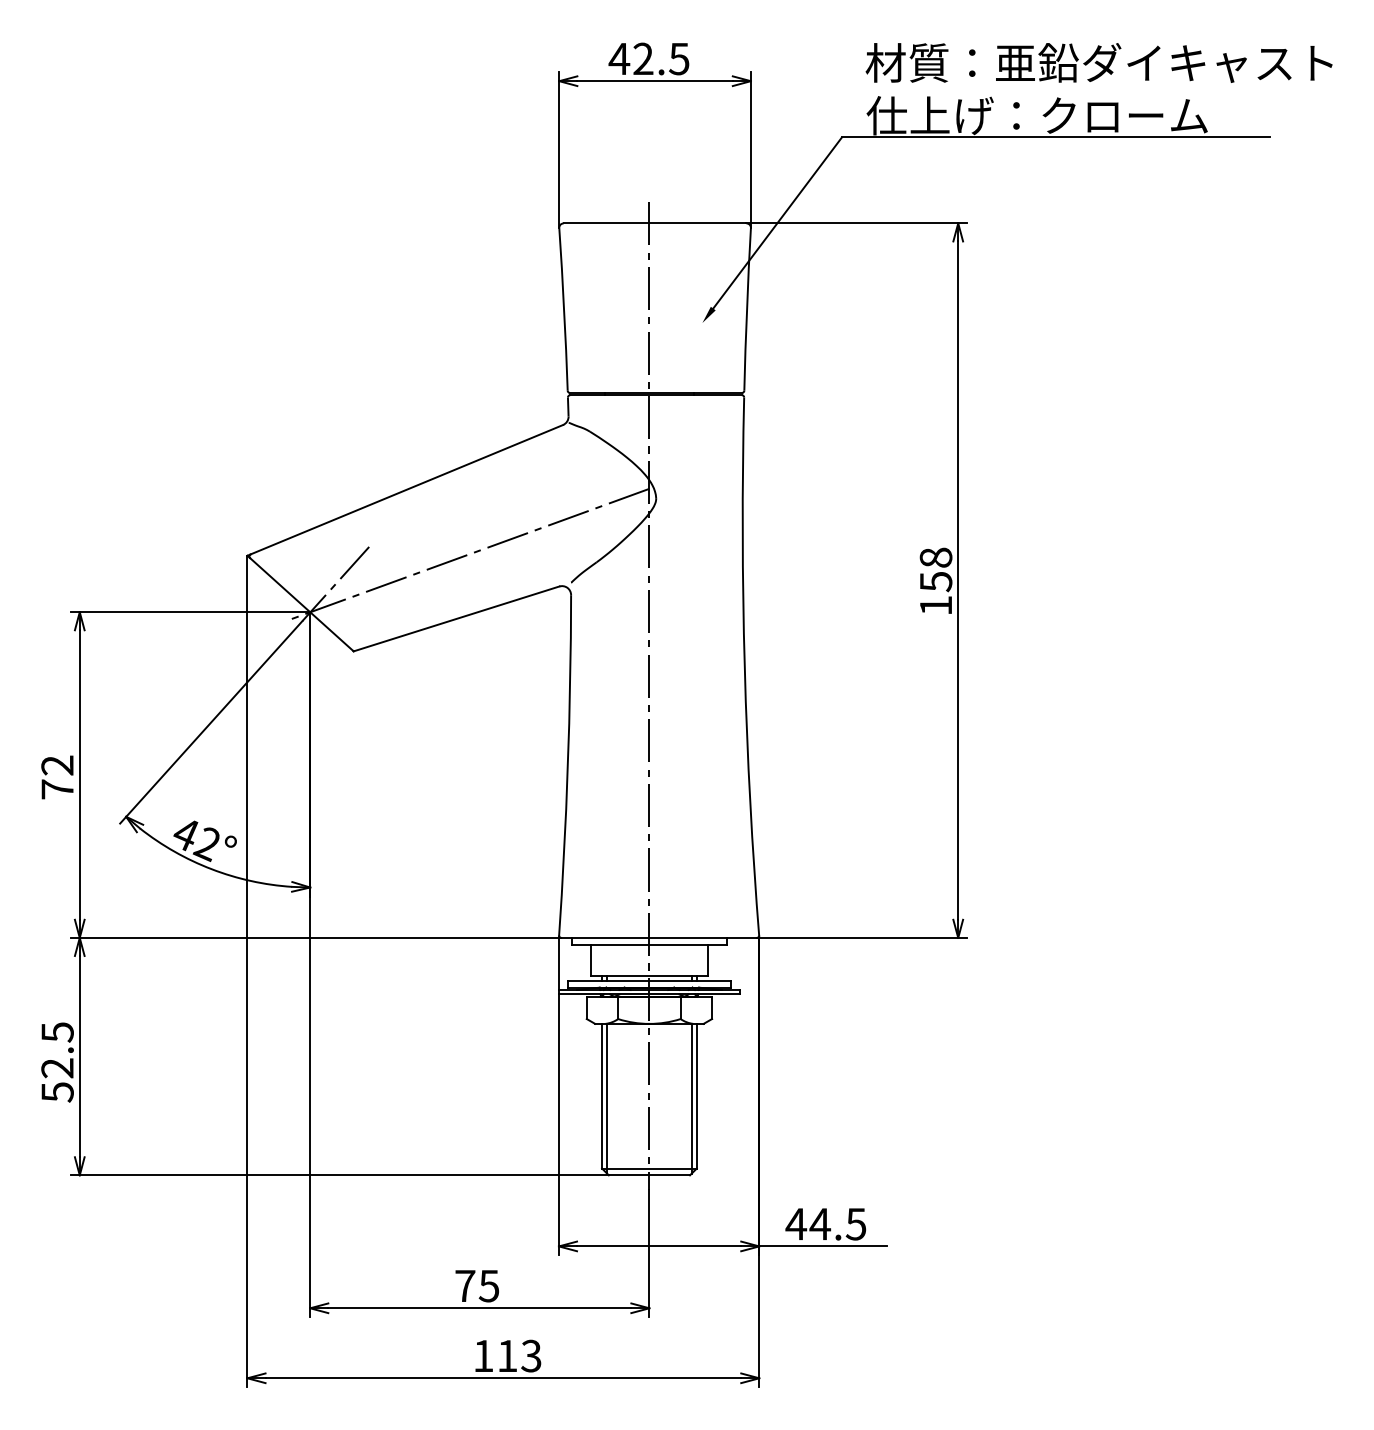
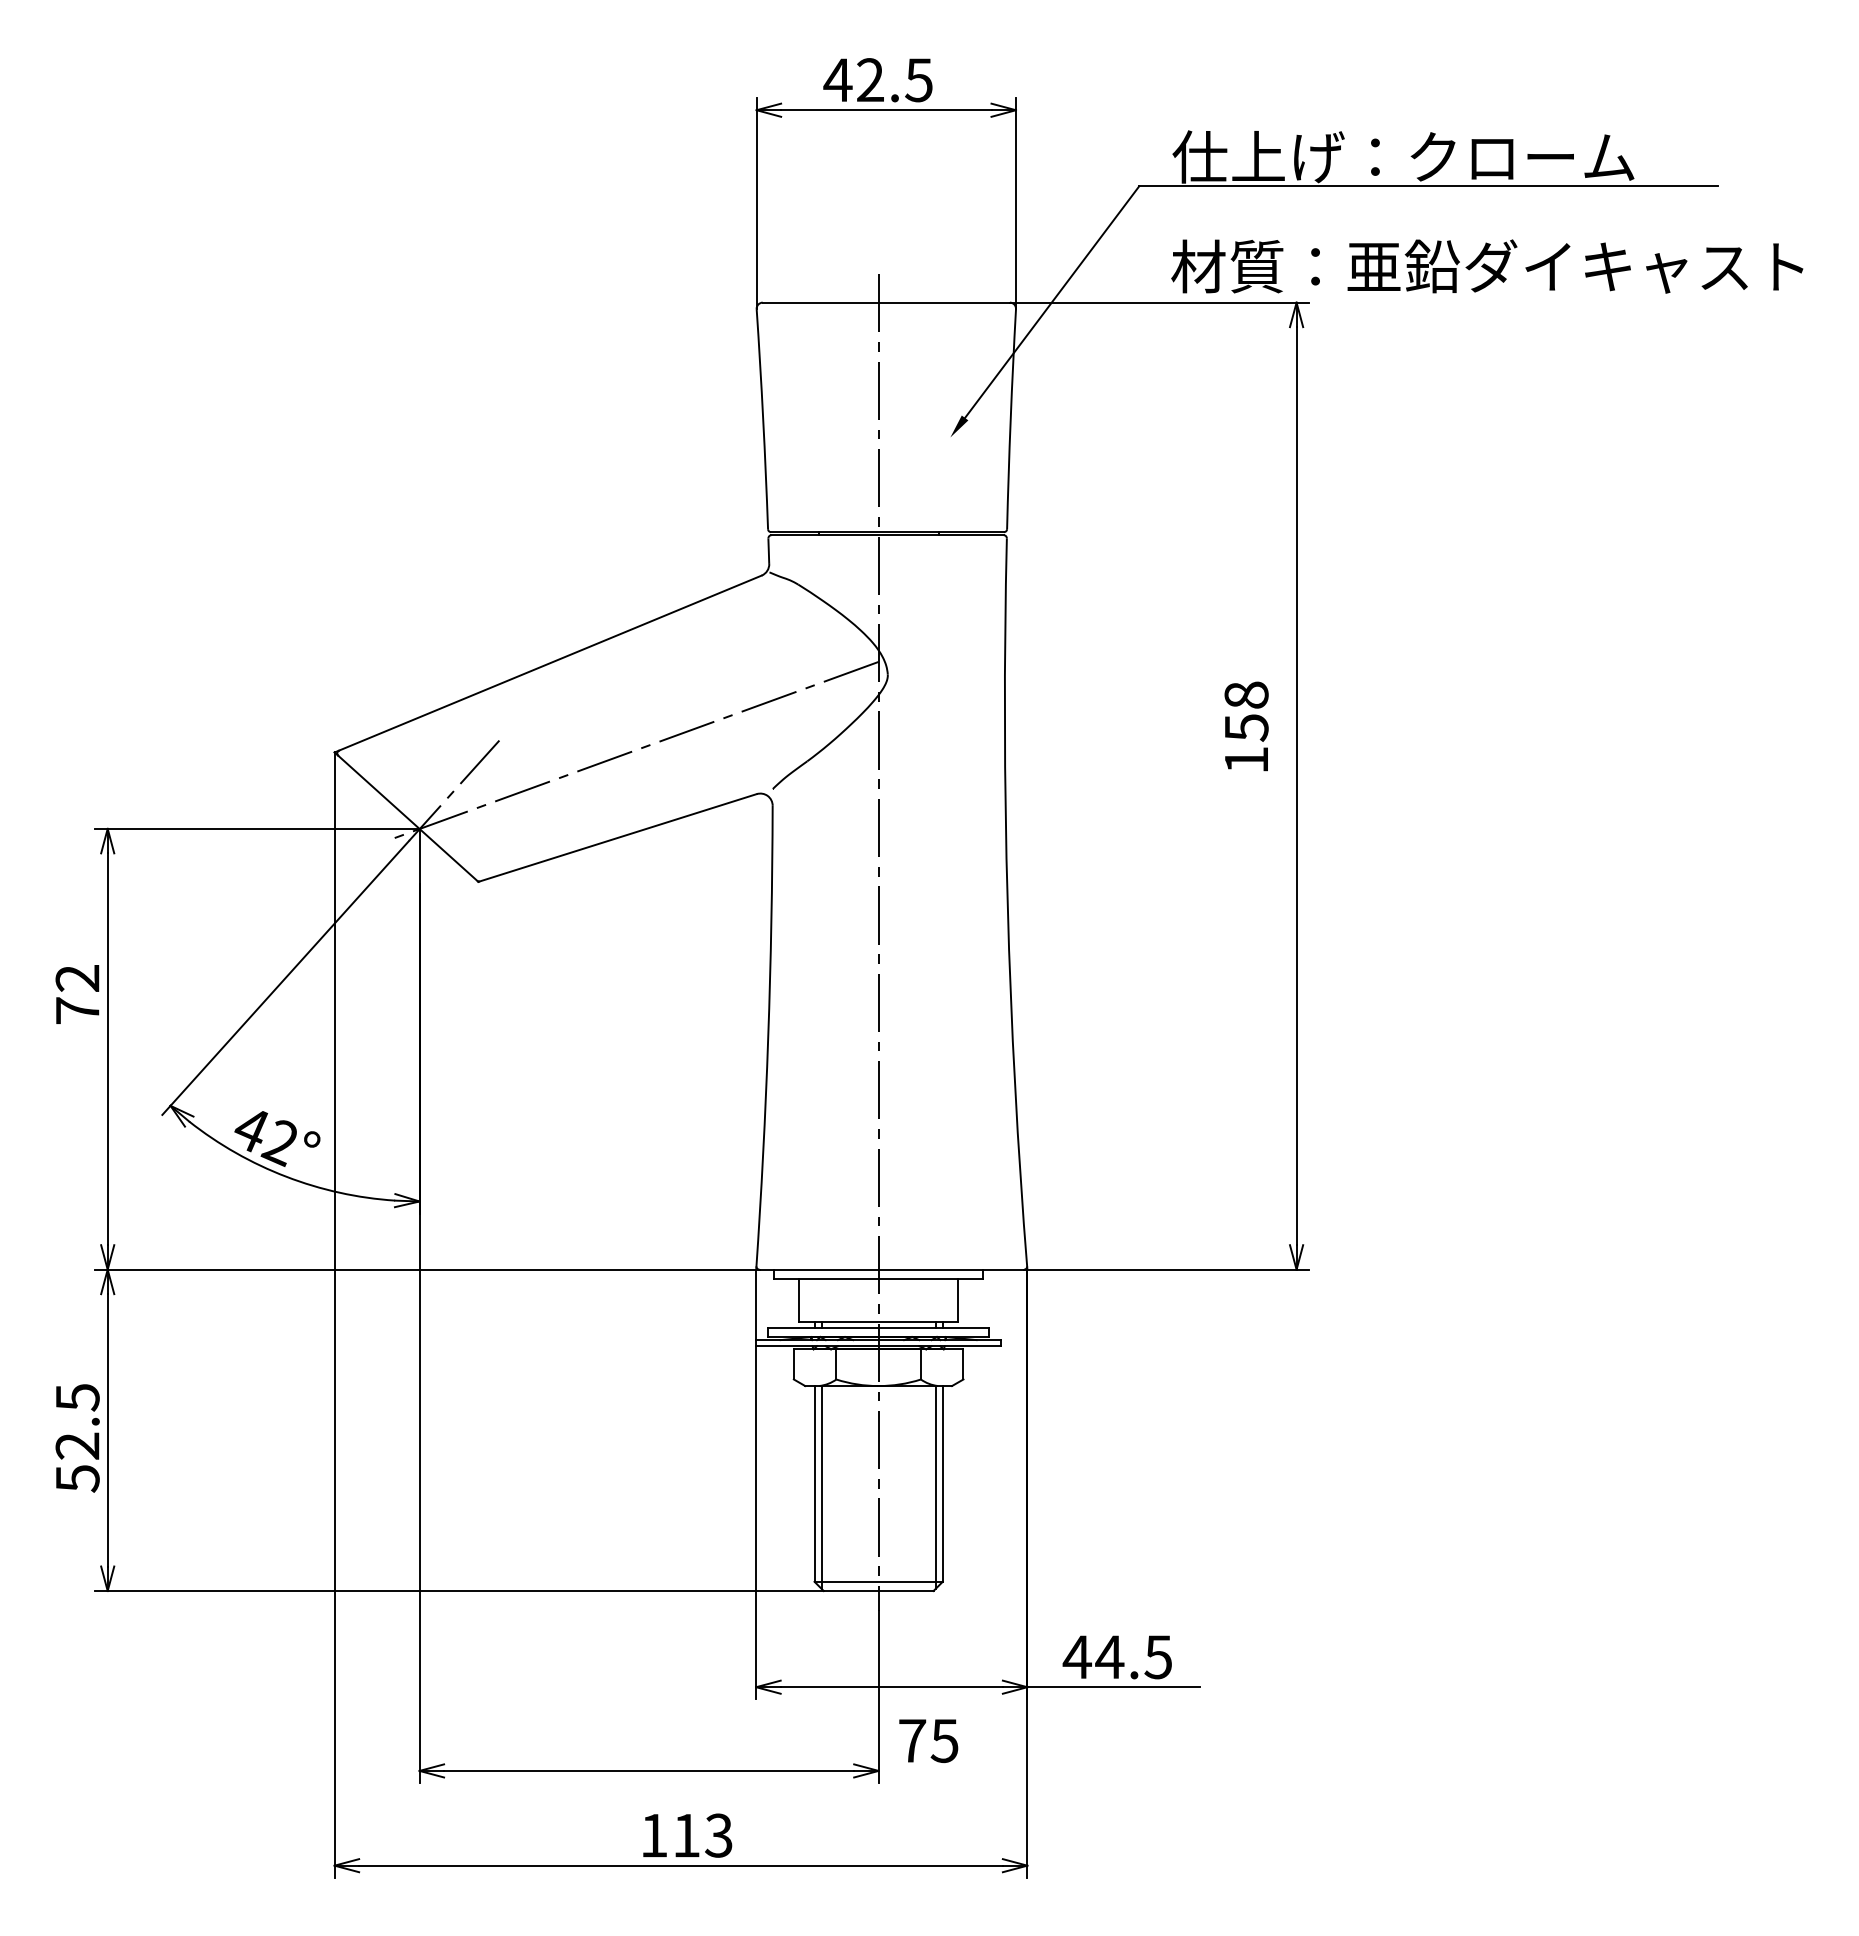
text: (1099, 62) -> (1487, 266), moved
text: (936, 580) -> (1246, 726), moved
text: (57, 777) -> (77, 994), moved
text: (477, 1285) -> (928, 1740), moved

